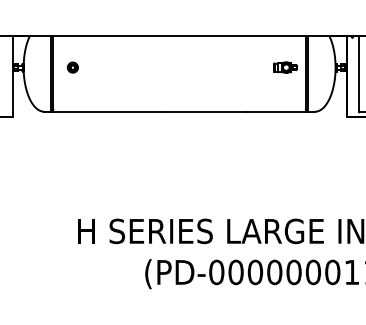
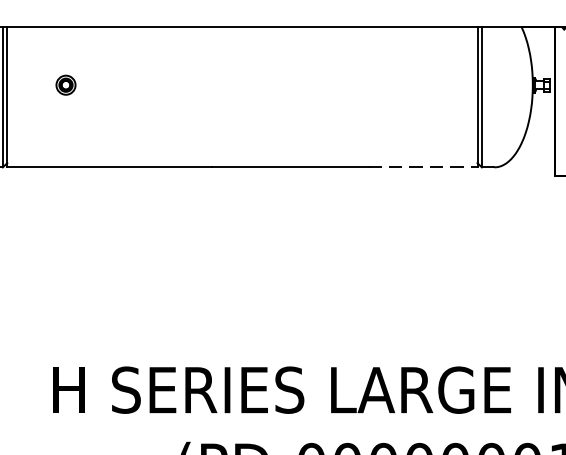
part: (72, 67) -> (65, 84), moved
part: (285, 67) -> (439, 84), removed
line: (277, 111) -> (424, 166), solid -> dashed

